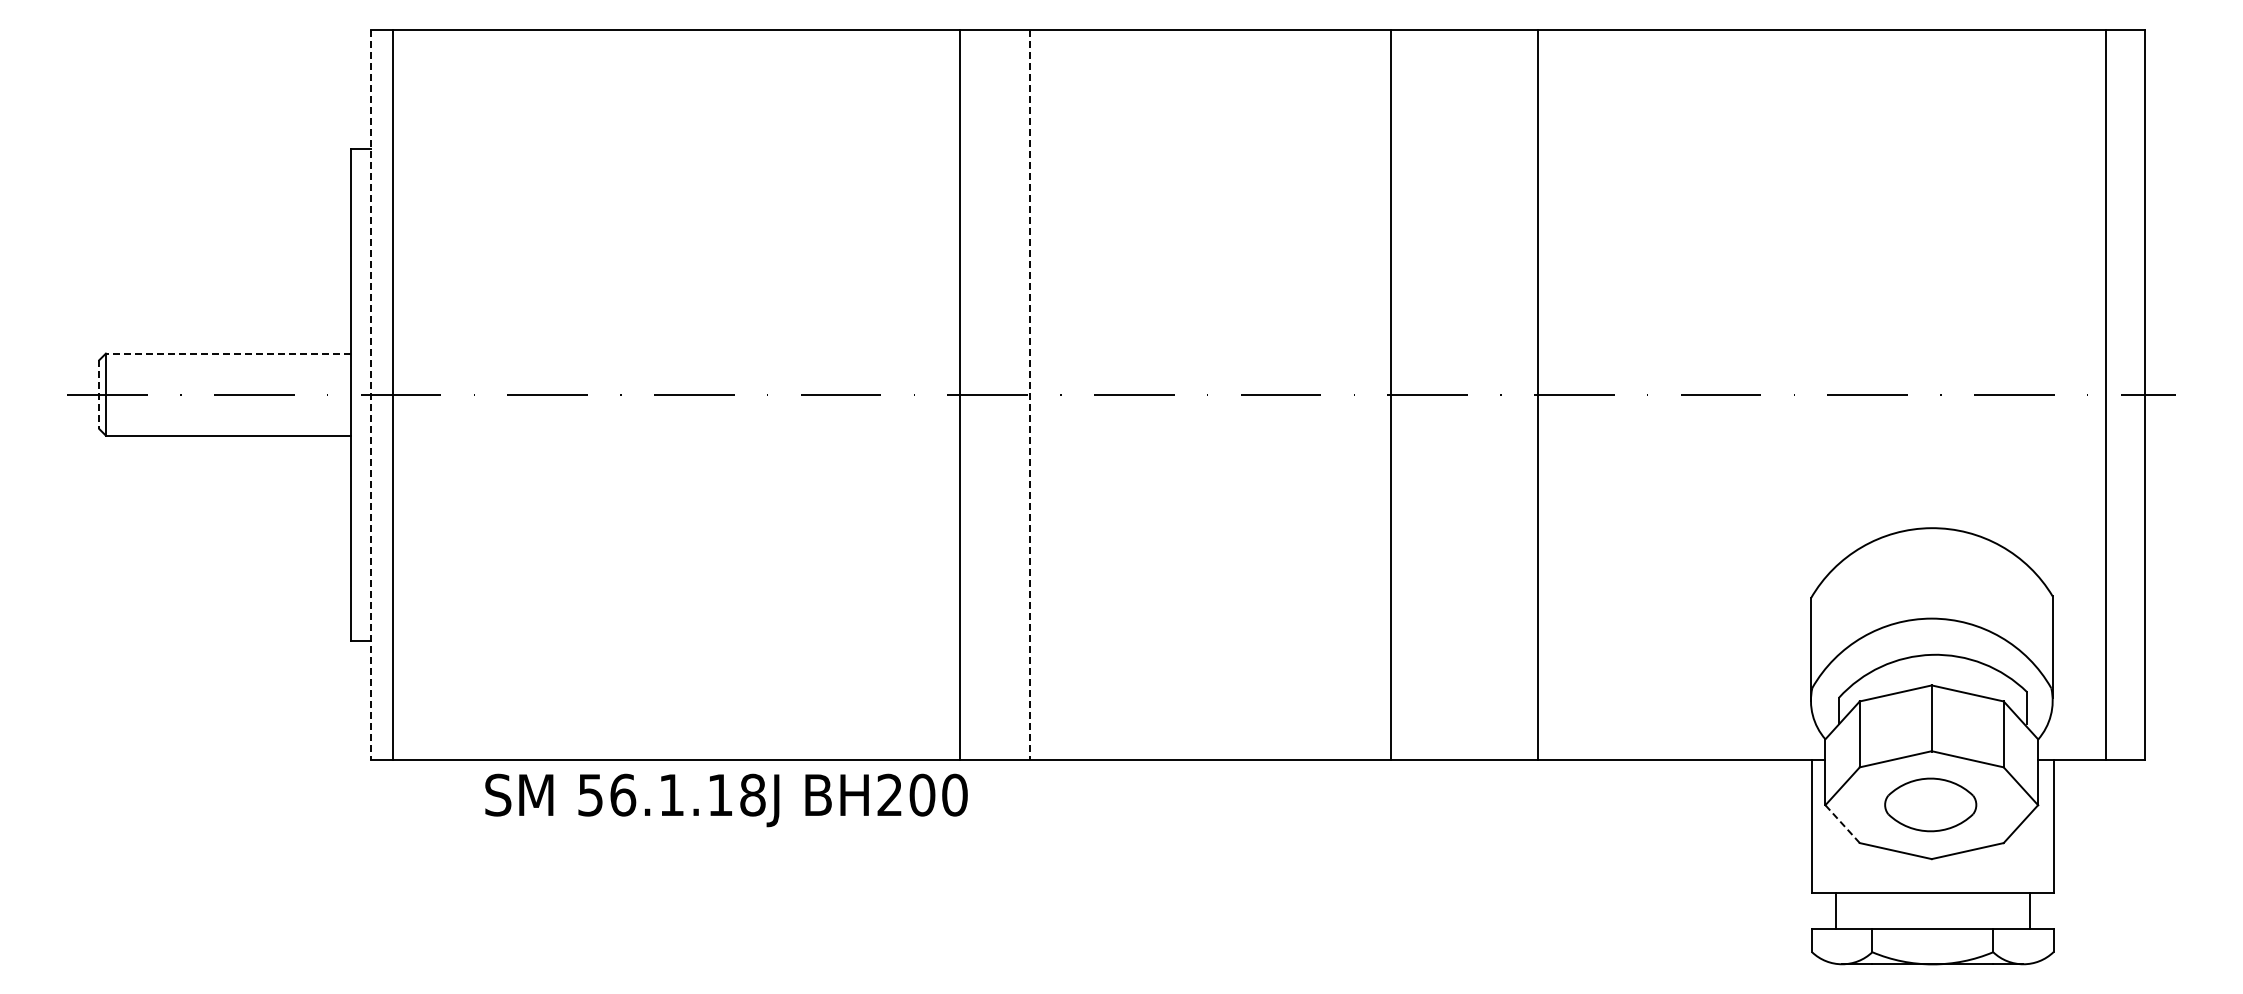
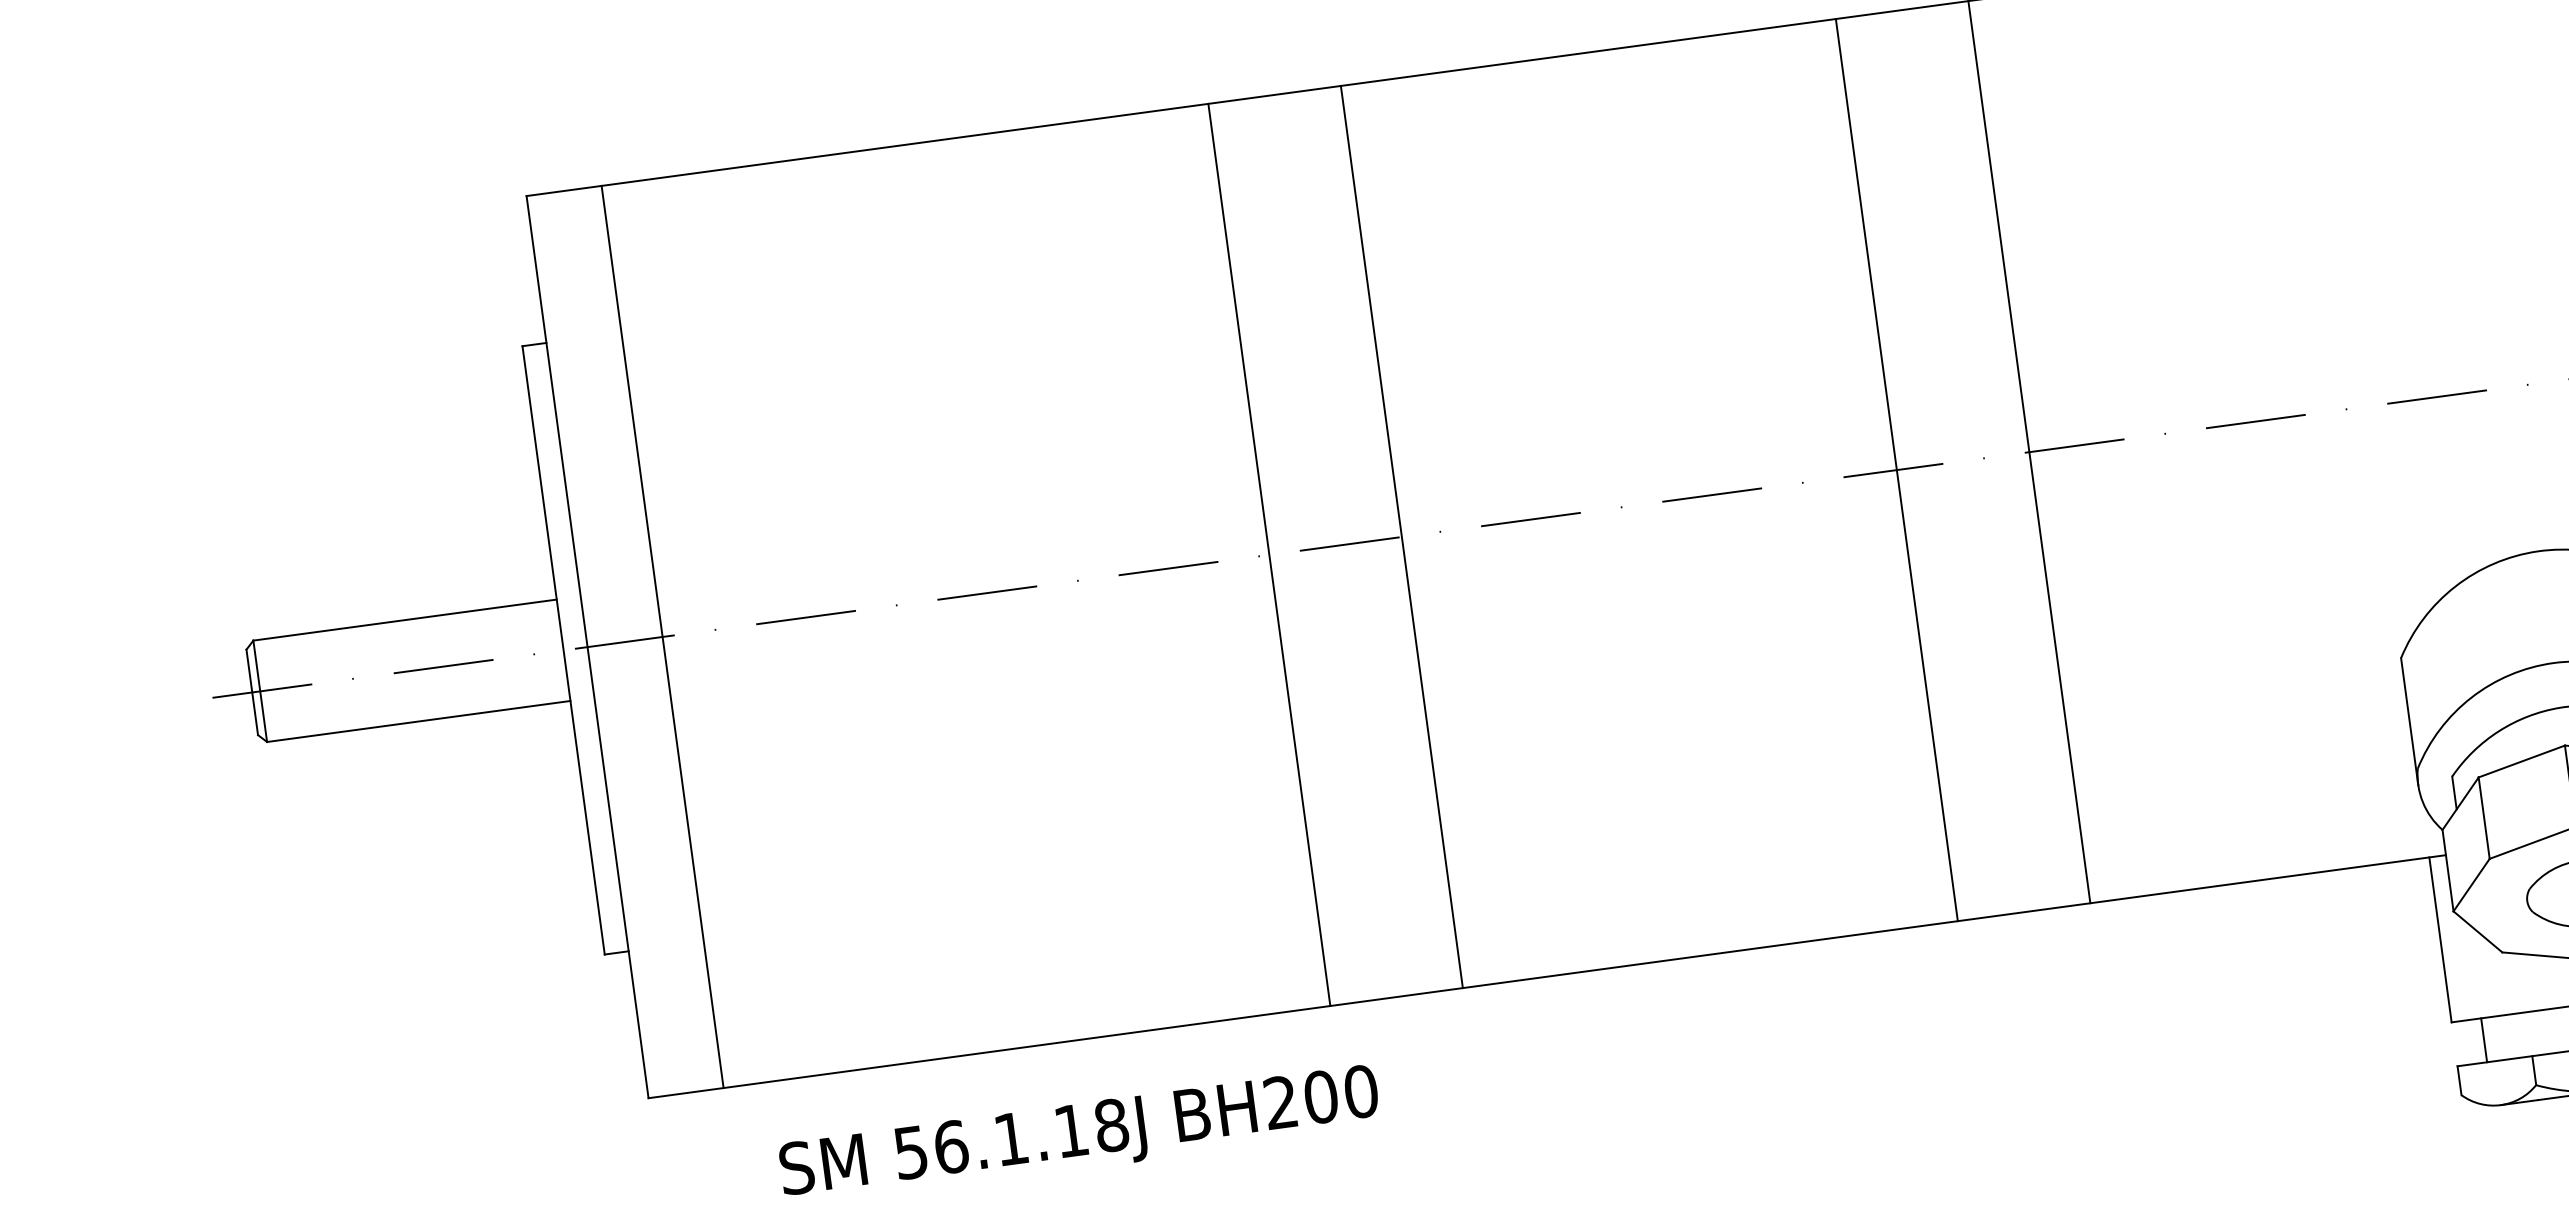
line: (228, 353) -> (404, 620), dashed -> solid
line: (99, 394) -> (252, 692), dashed -> solid
line: (392, 394) -> (662, 636), moved
line: (959, 394) -> (1269, 554), moved
line: (1391, 394) -> (1896, 469), moved
line: (370, 395) -> (587, 648), dashed -> solid
line: (1029, 395) -> (1401, 538), dashed -> solid
text: (726, 800) -> (1079, 1136), moved
line: (1842, 824) -> (2477, 932), dashed -> solid

